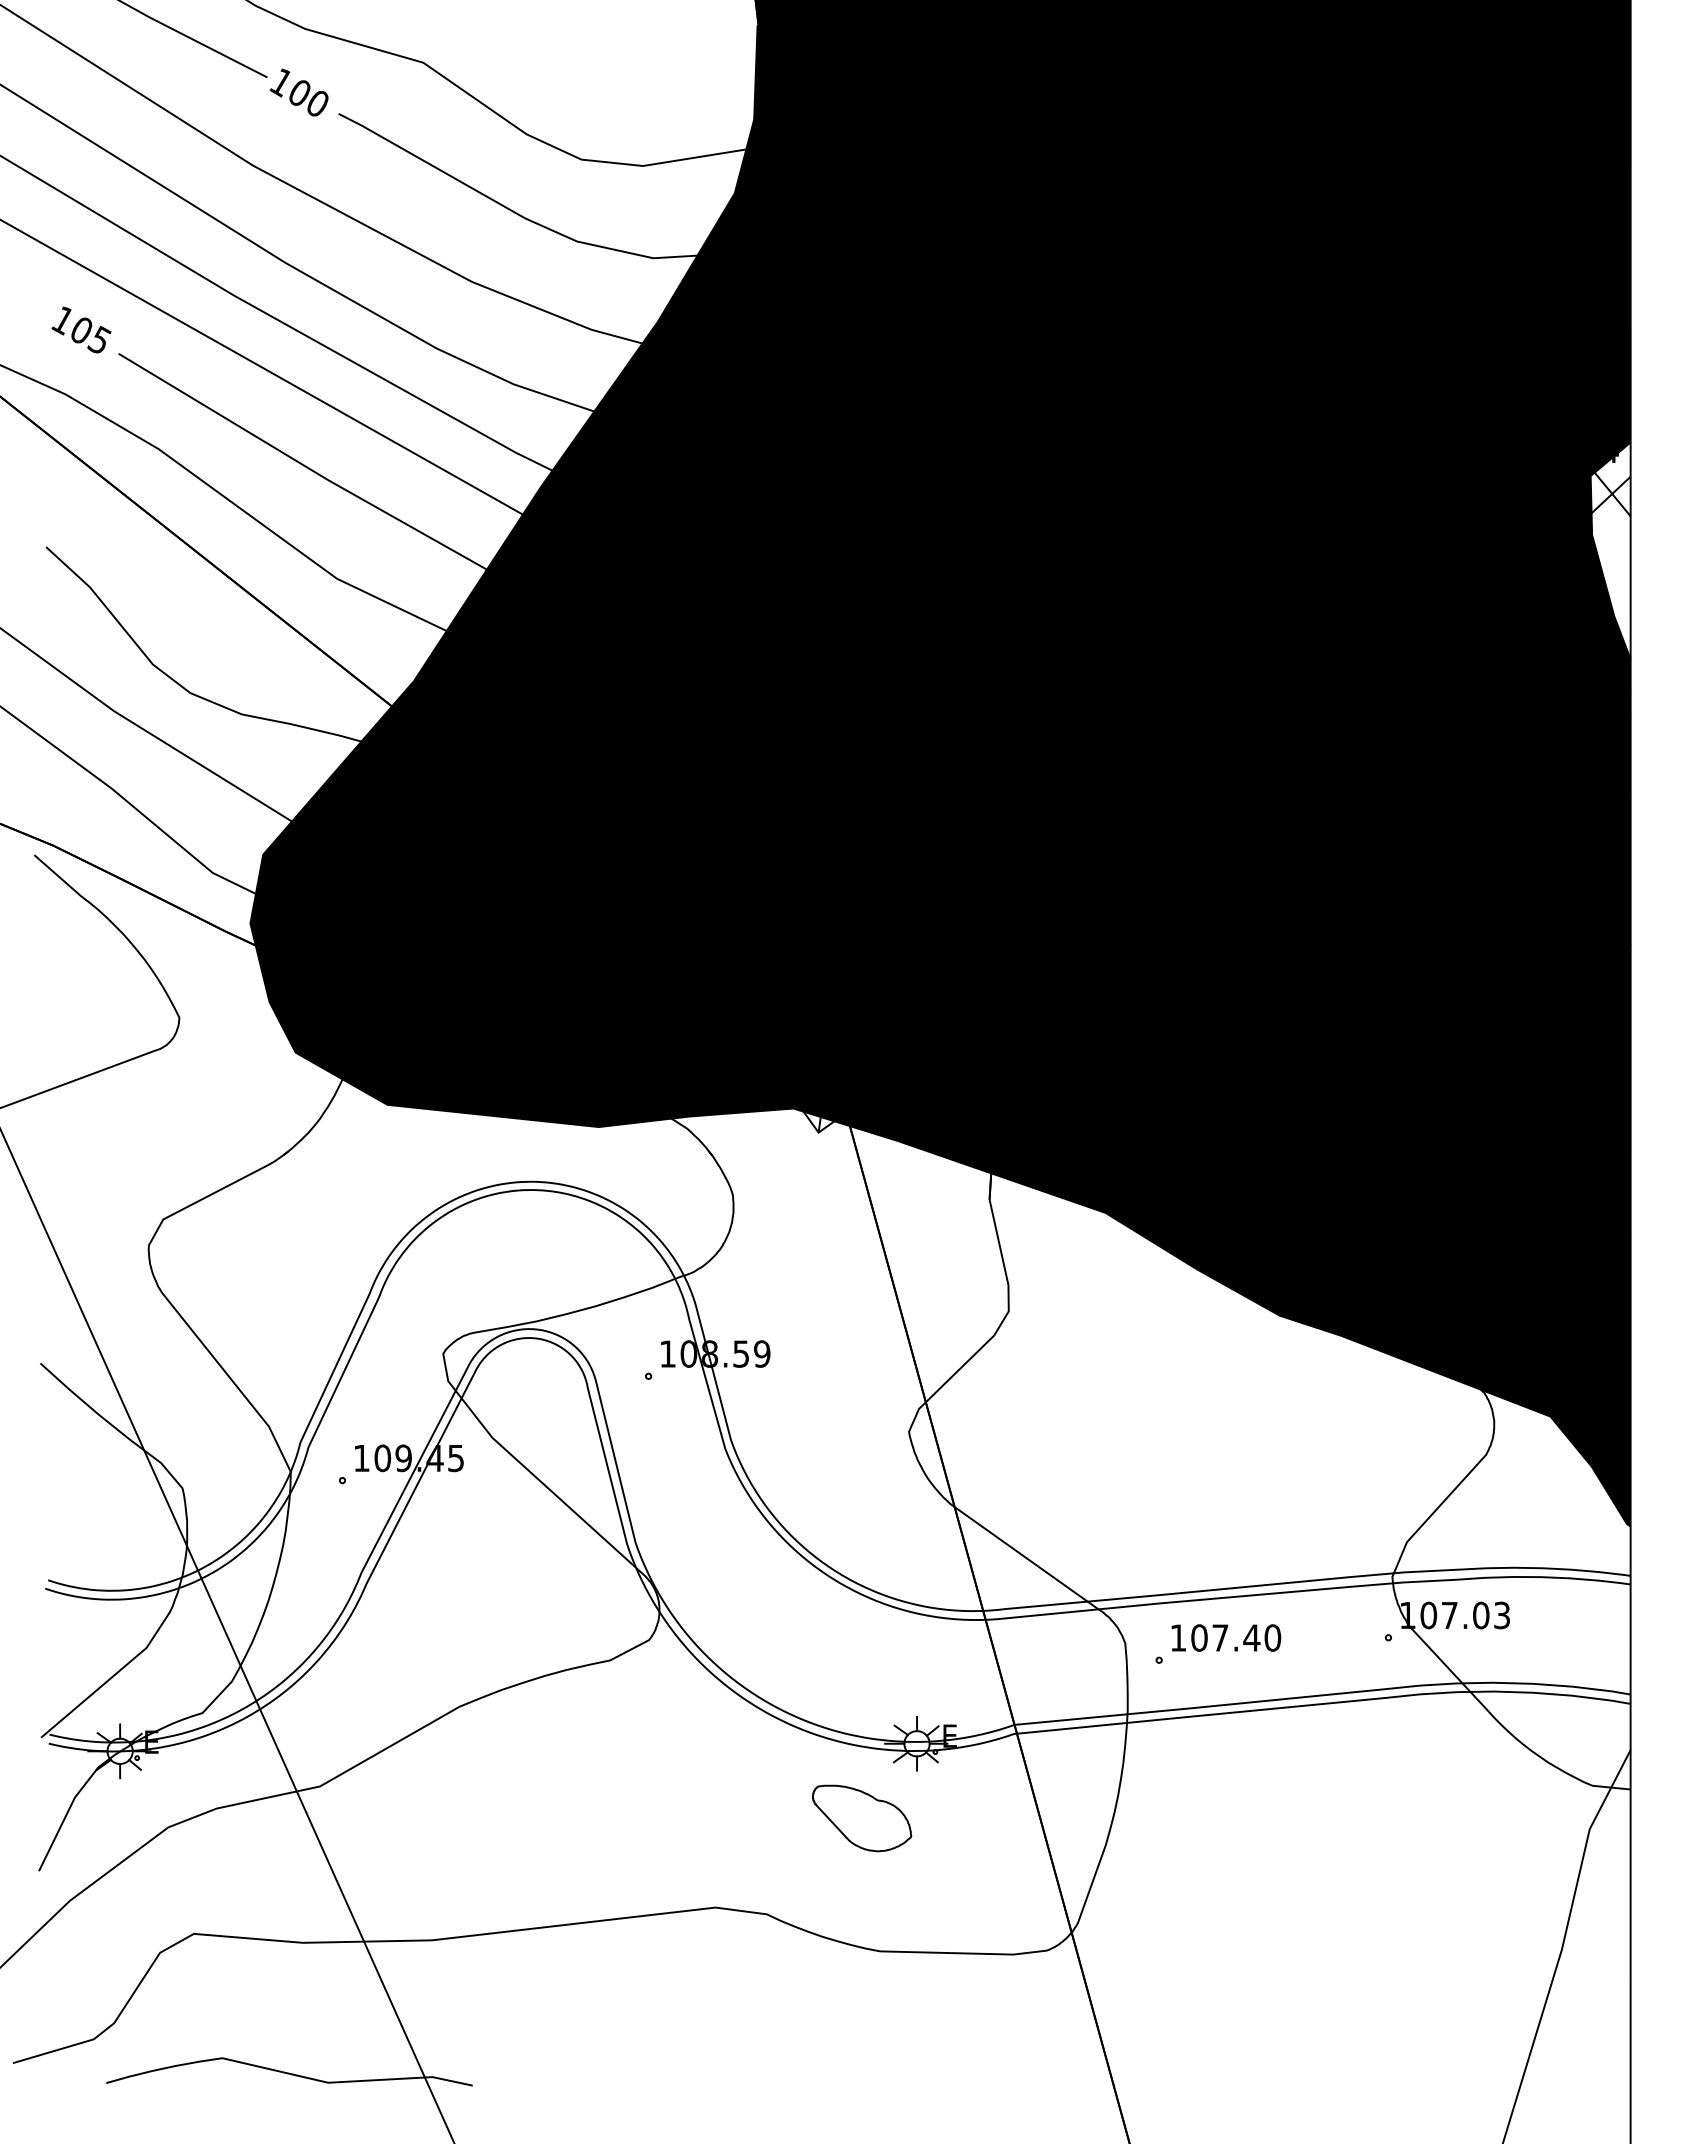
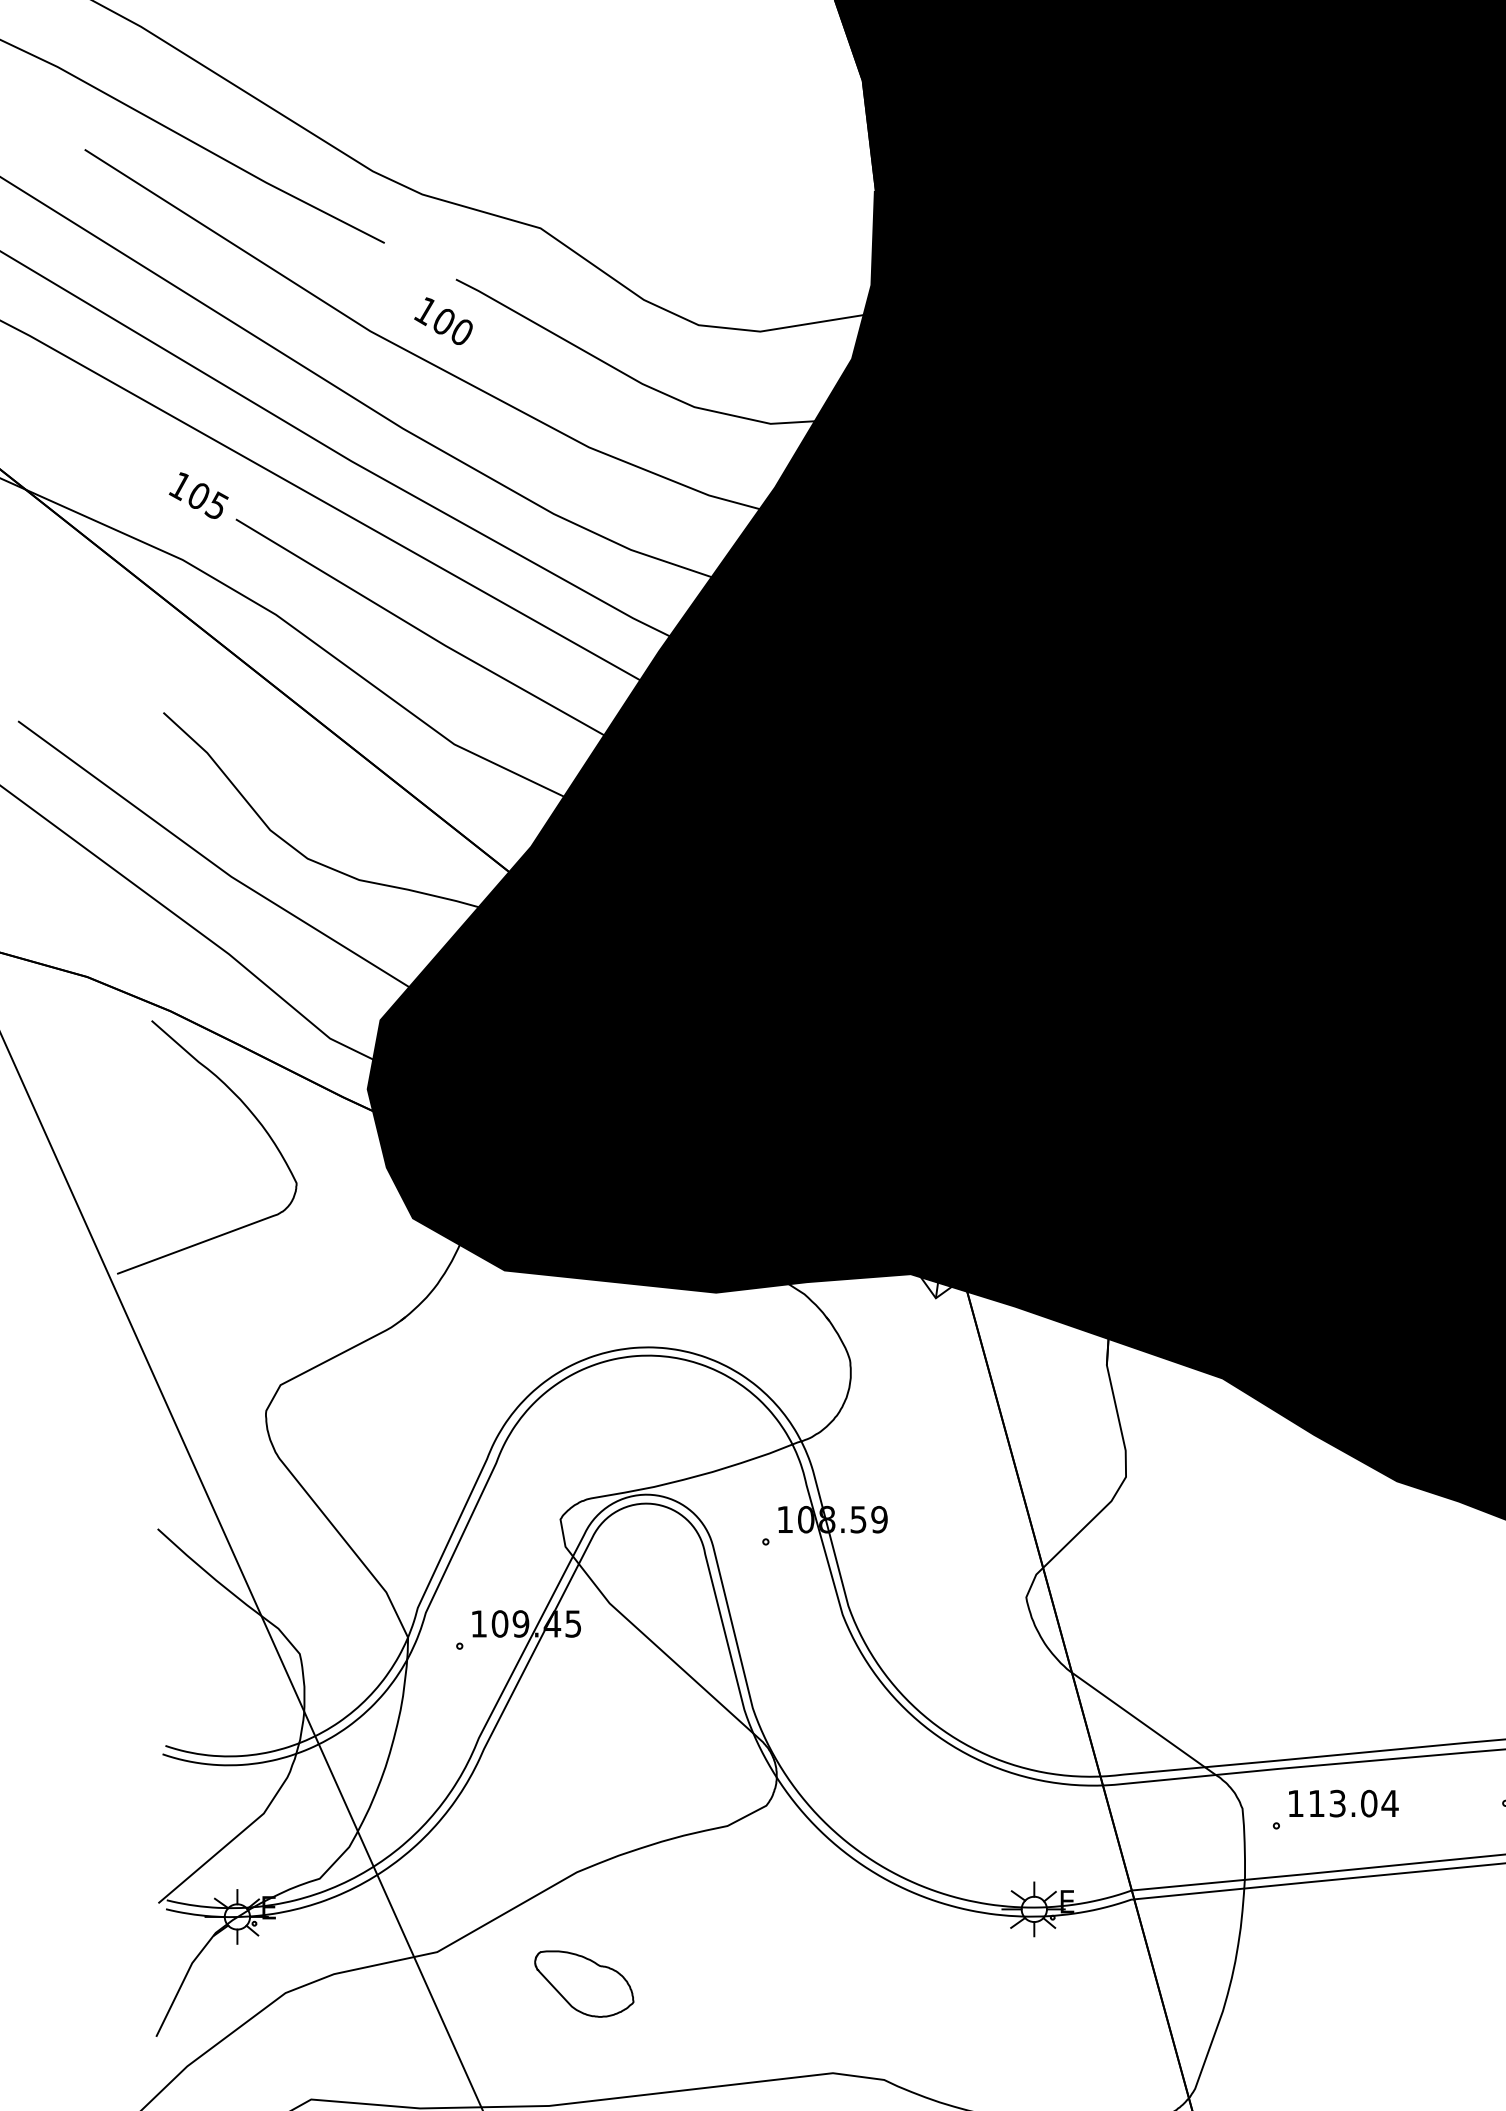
text: (298, 92) -> (442, 321), moved
text: (1236, 1637) -> (1353, 1803), 107.40 -> 113.04
part: (862, 1818) -> (584, 1984), moved

